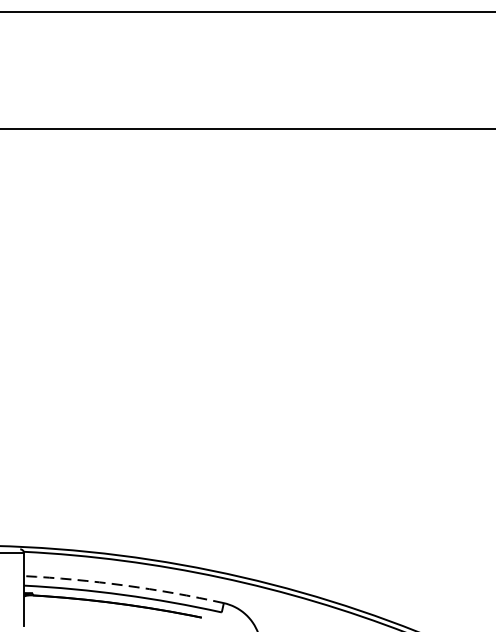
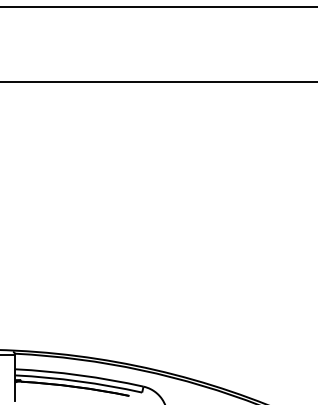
arc: (124, 585) -> (79, 375), dashed -> solid

